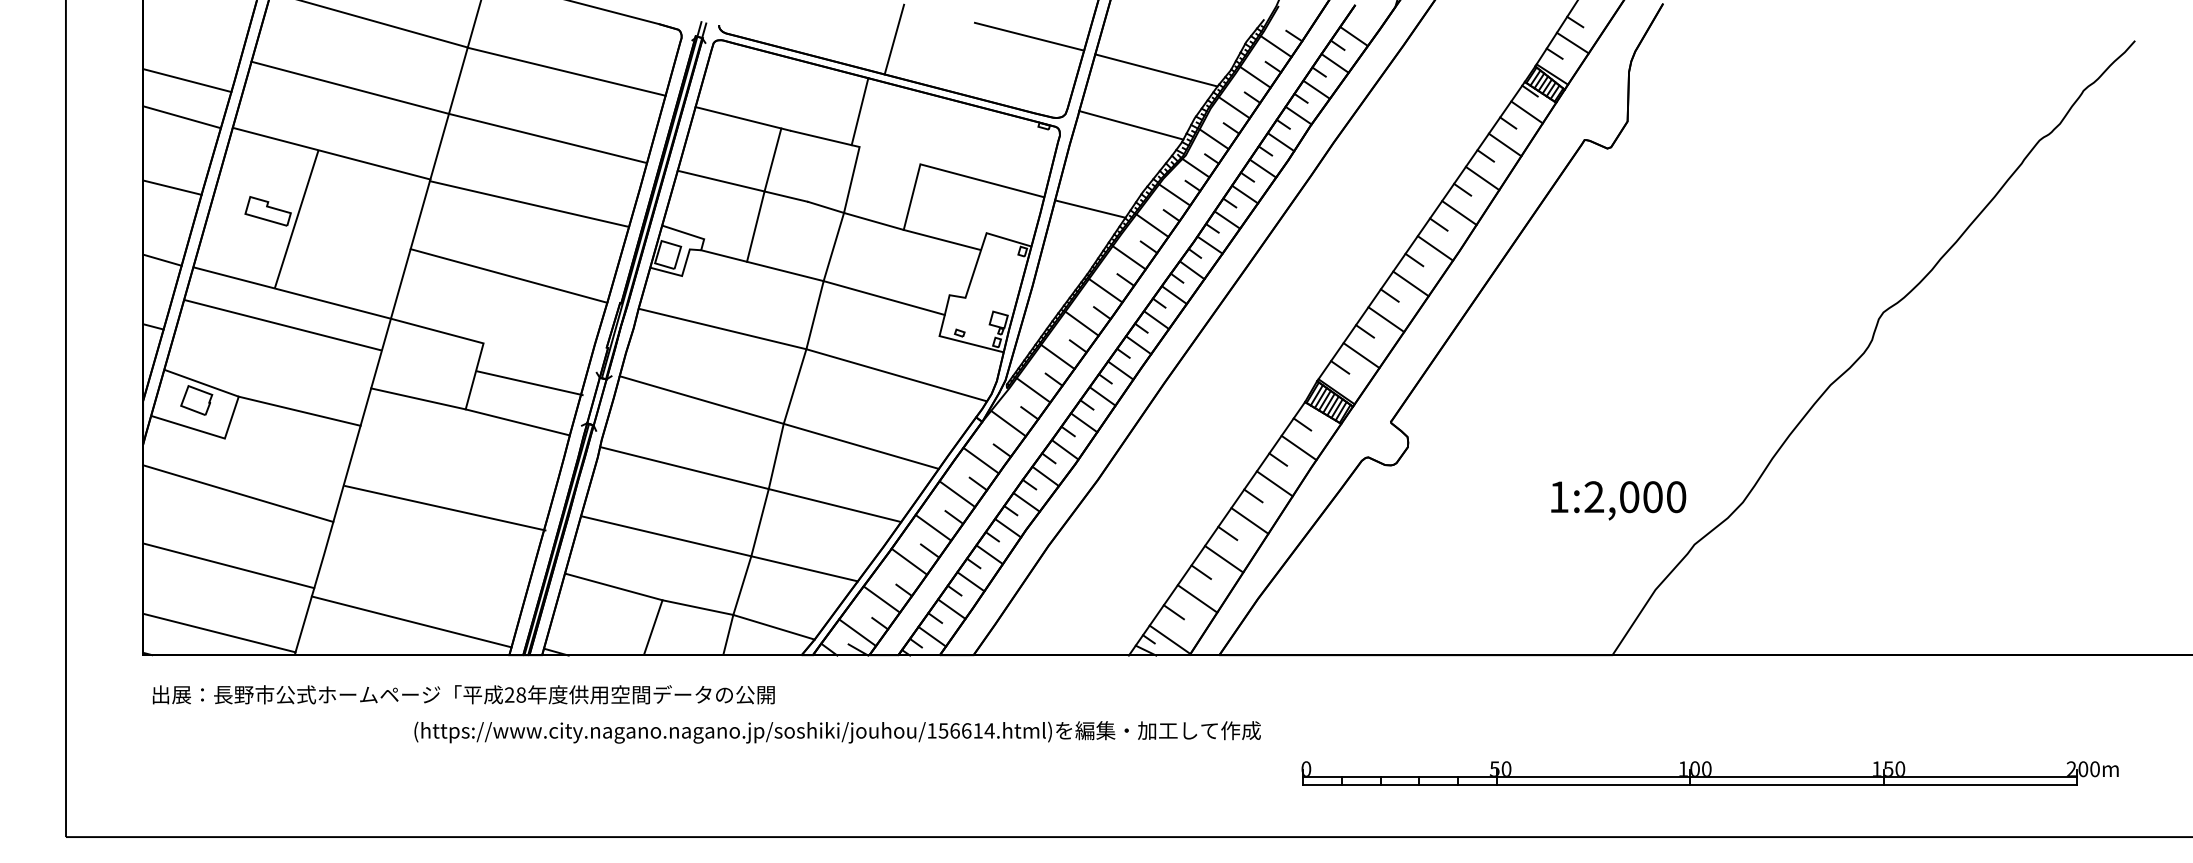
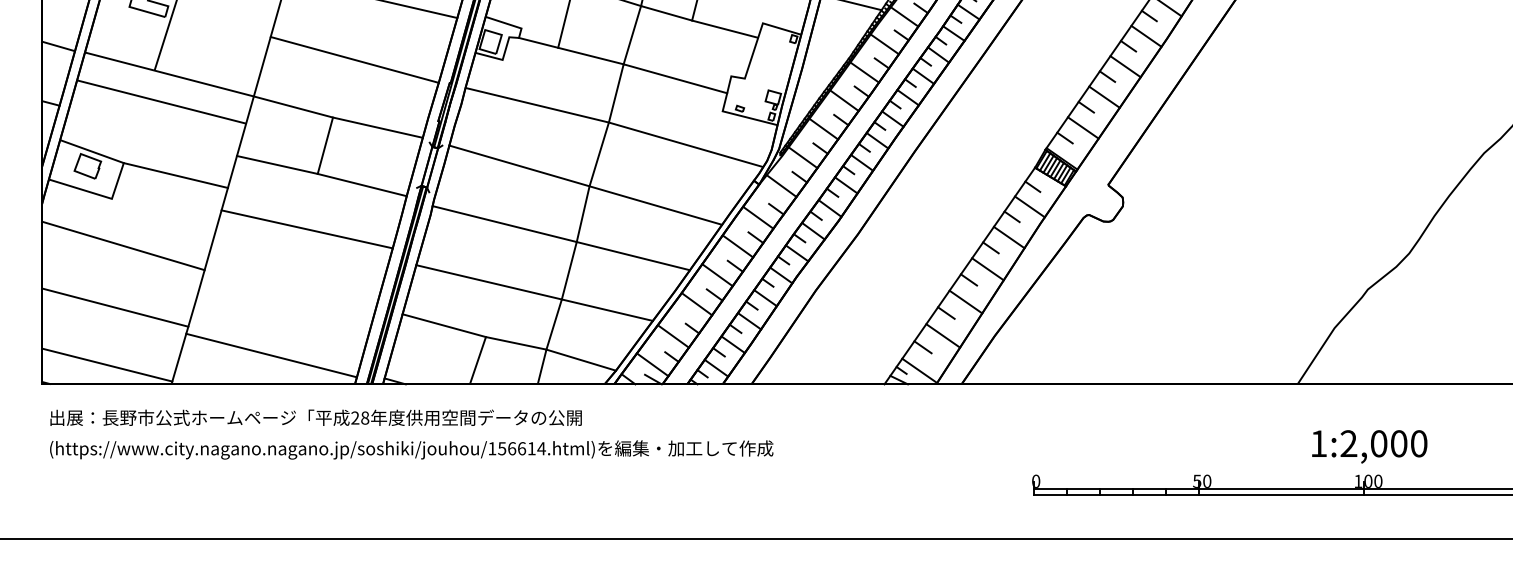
line: (529, 383) -> (377, 127), moved
text: (1618, 500) -> (1369, 446), moved
line: (445, 508) -> (307, 229), moved
text: (837, 732) -> (411, 450), moved

